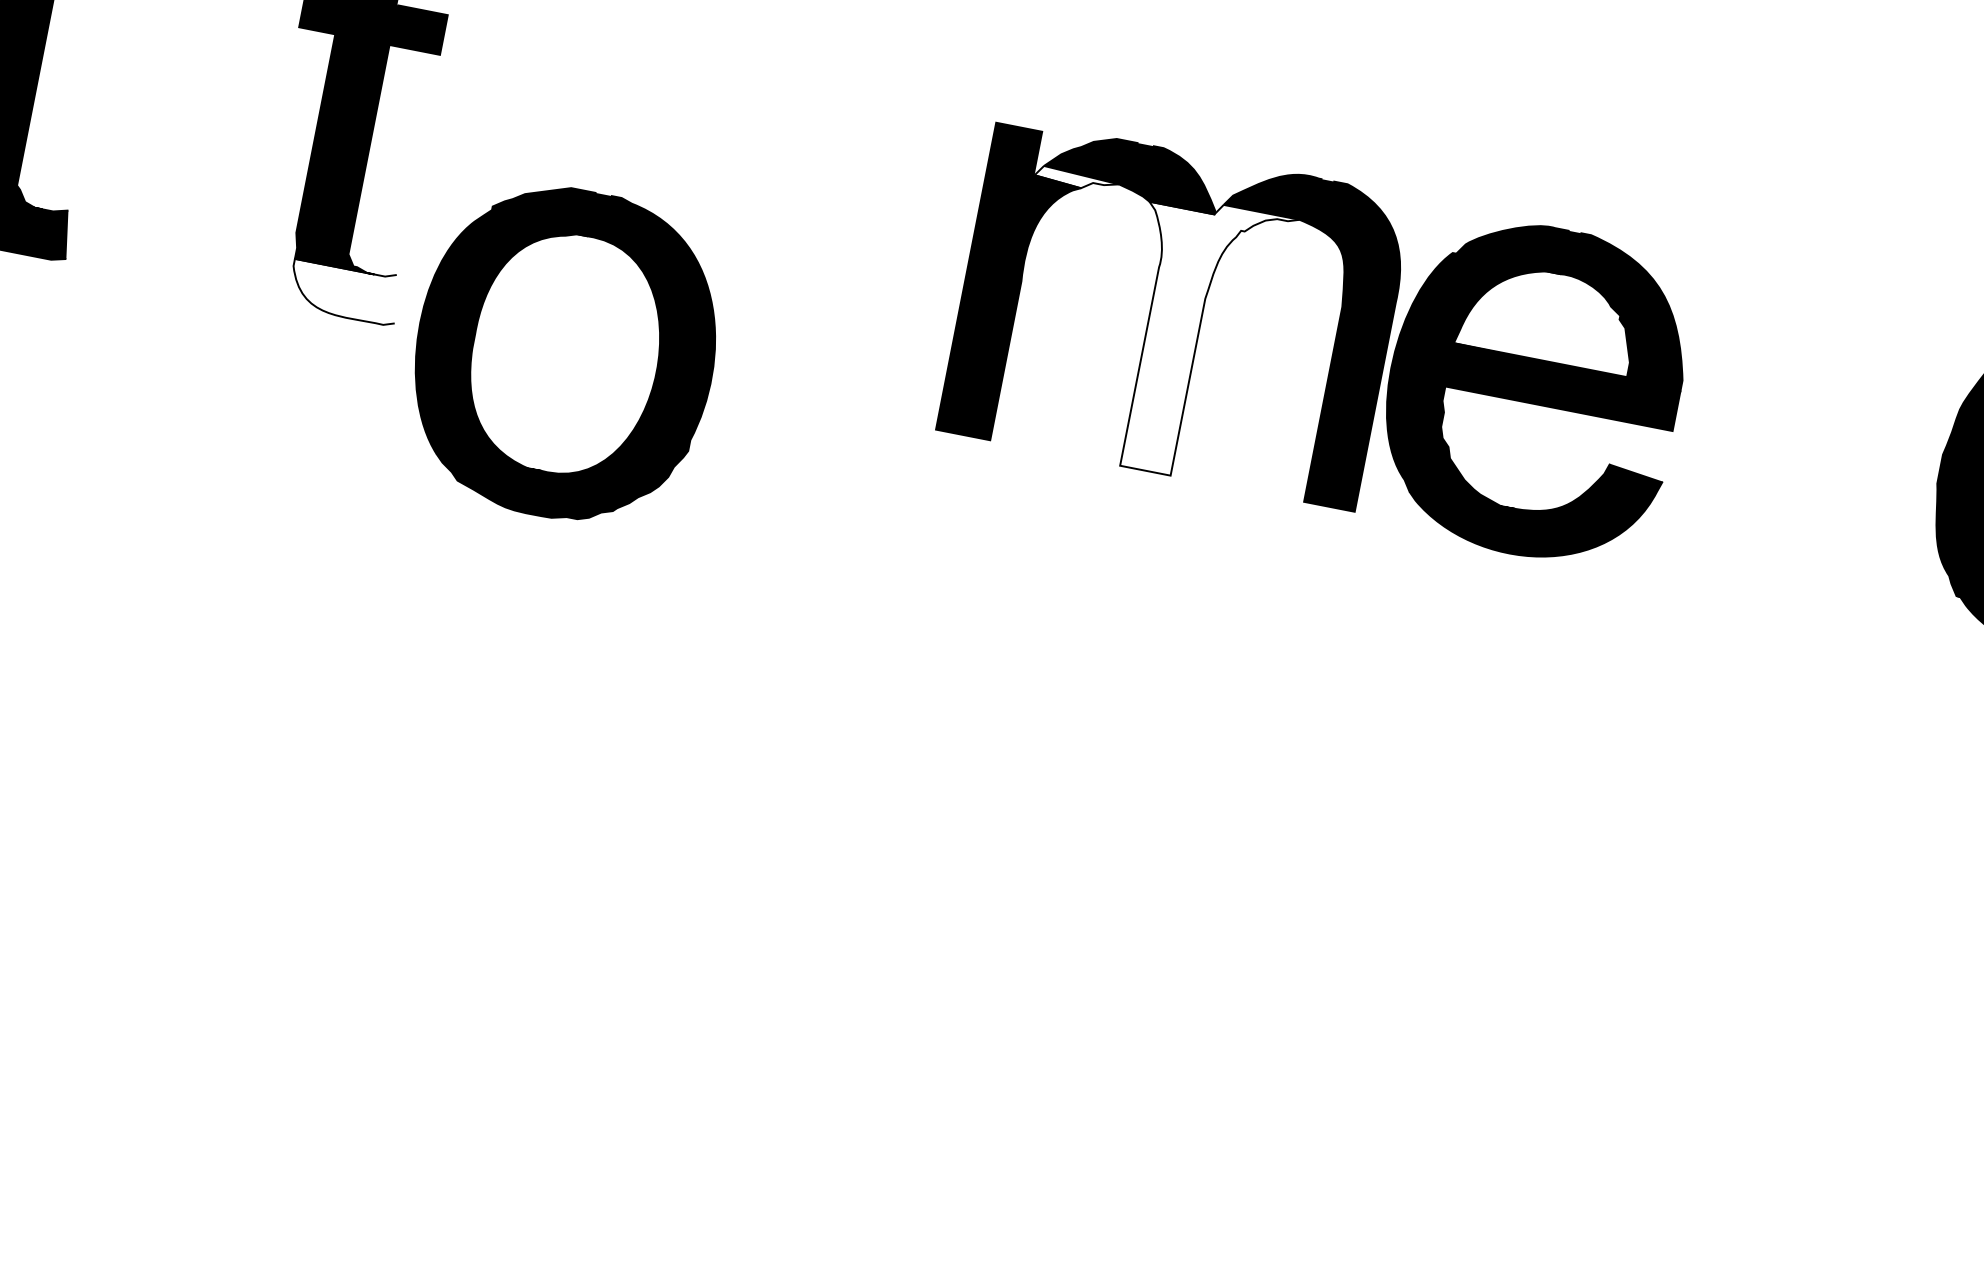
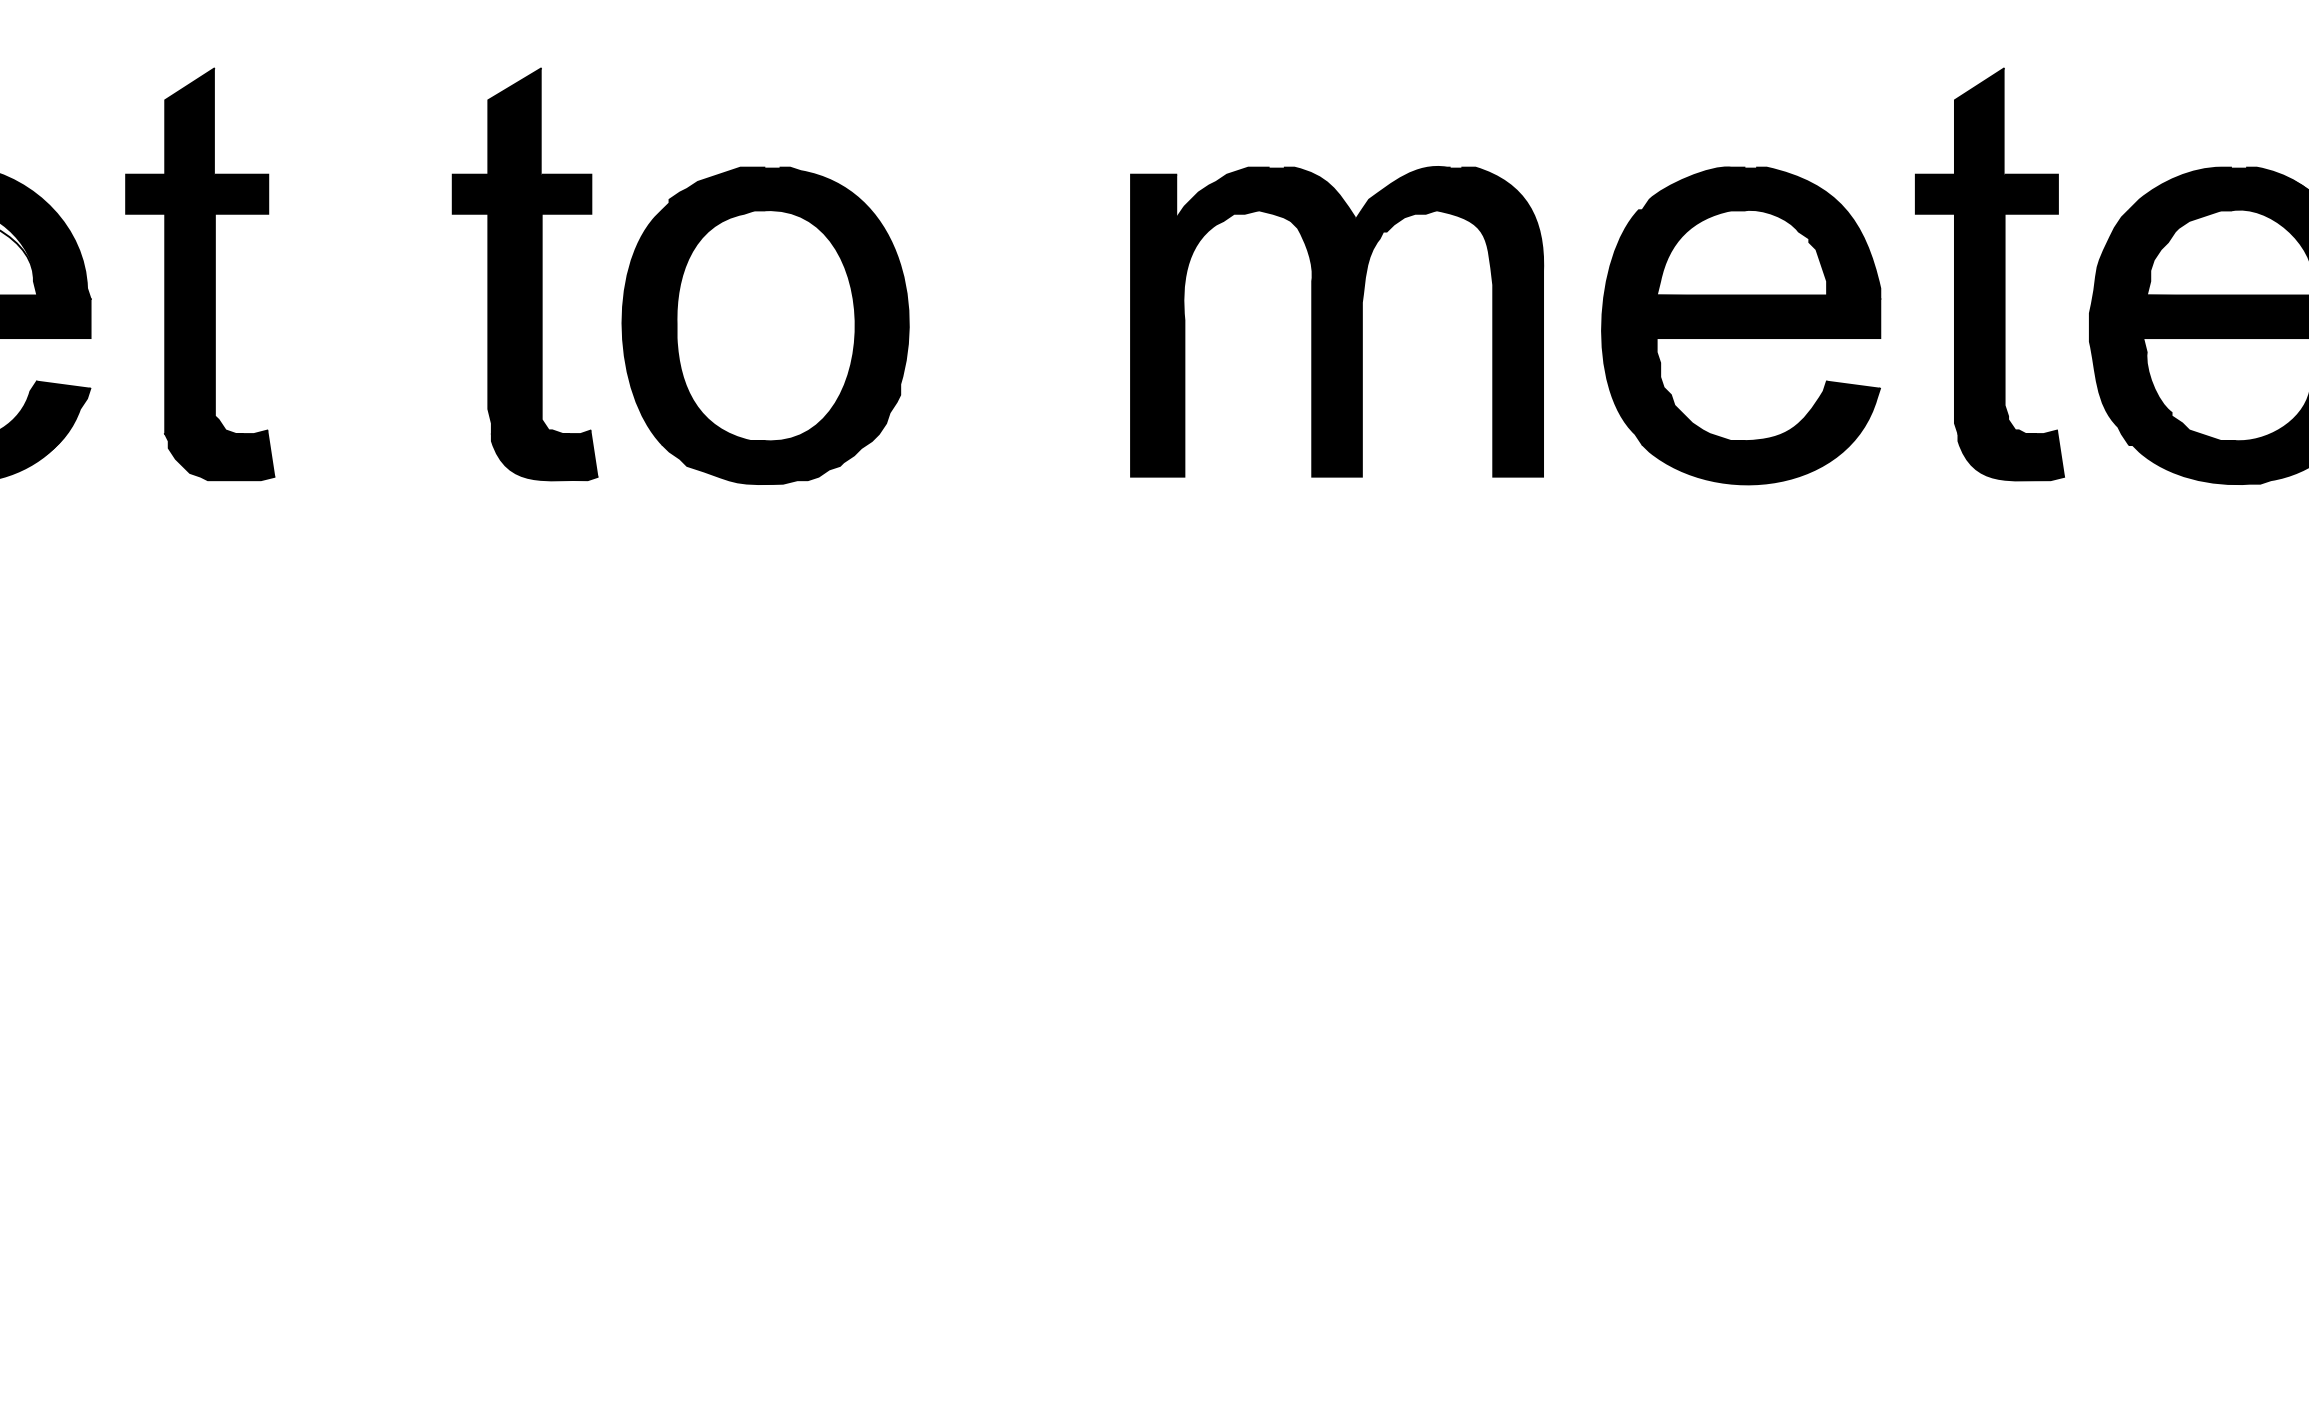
fill: (1076, 179) -> (1217, 213), added
fill: (344, 291) -> (544, 455), added
fill: (1198, 340) -> (1363, 343), added
part: (565, 353) -> (765, 325), moved
part: (1534, 390) -> (1741, 325), moved
part: (1848, 395) -> (1989, 274), added

